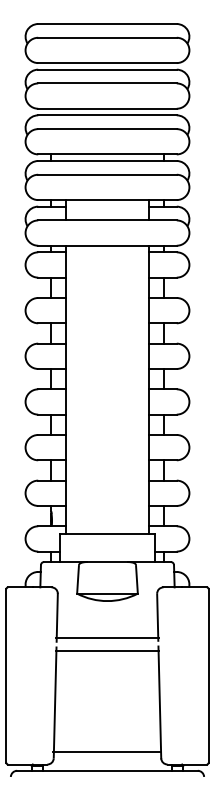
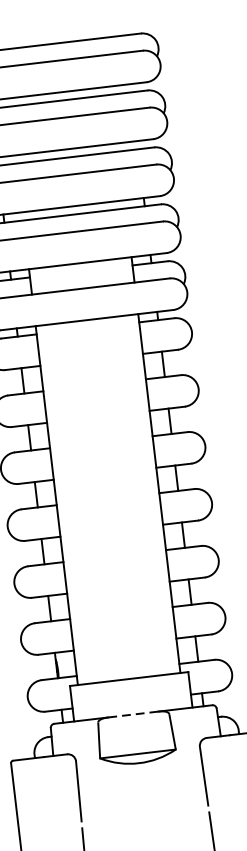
line: (107, 562) -> (133, 715), solid -> dashed
line: (106, 637) -> (143, 808), removed
line: (107, 650) -> (146, 824), removed

